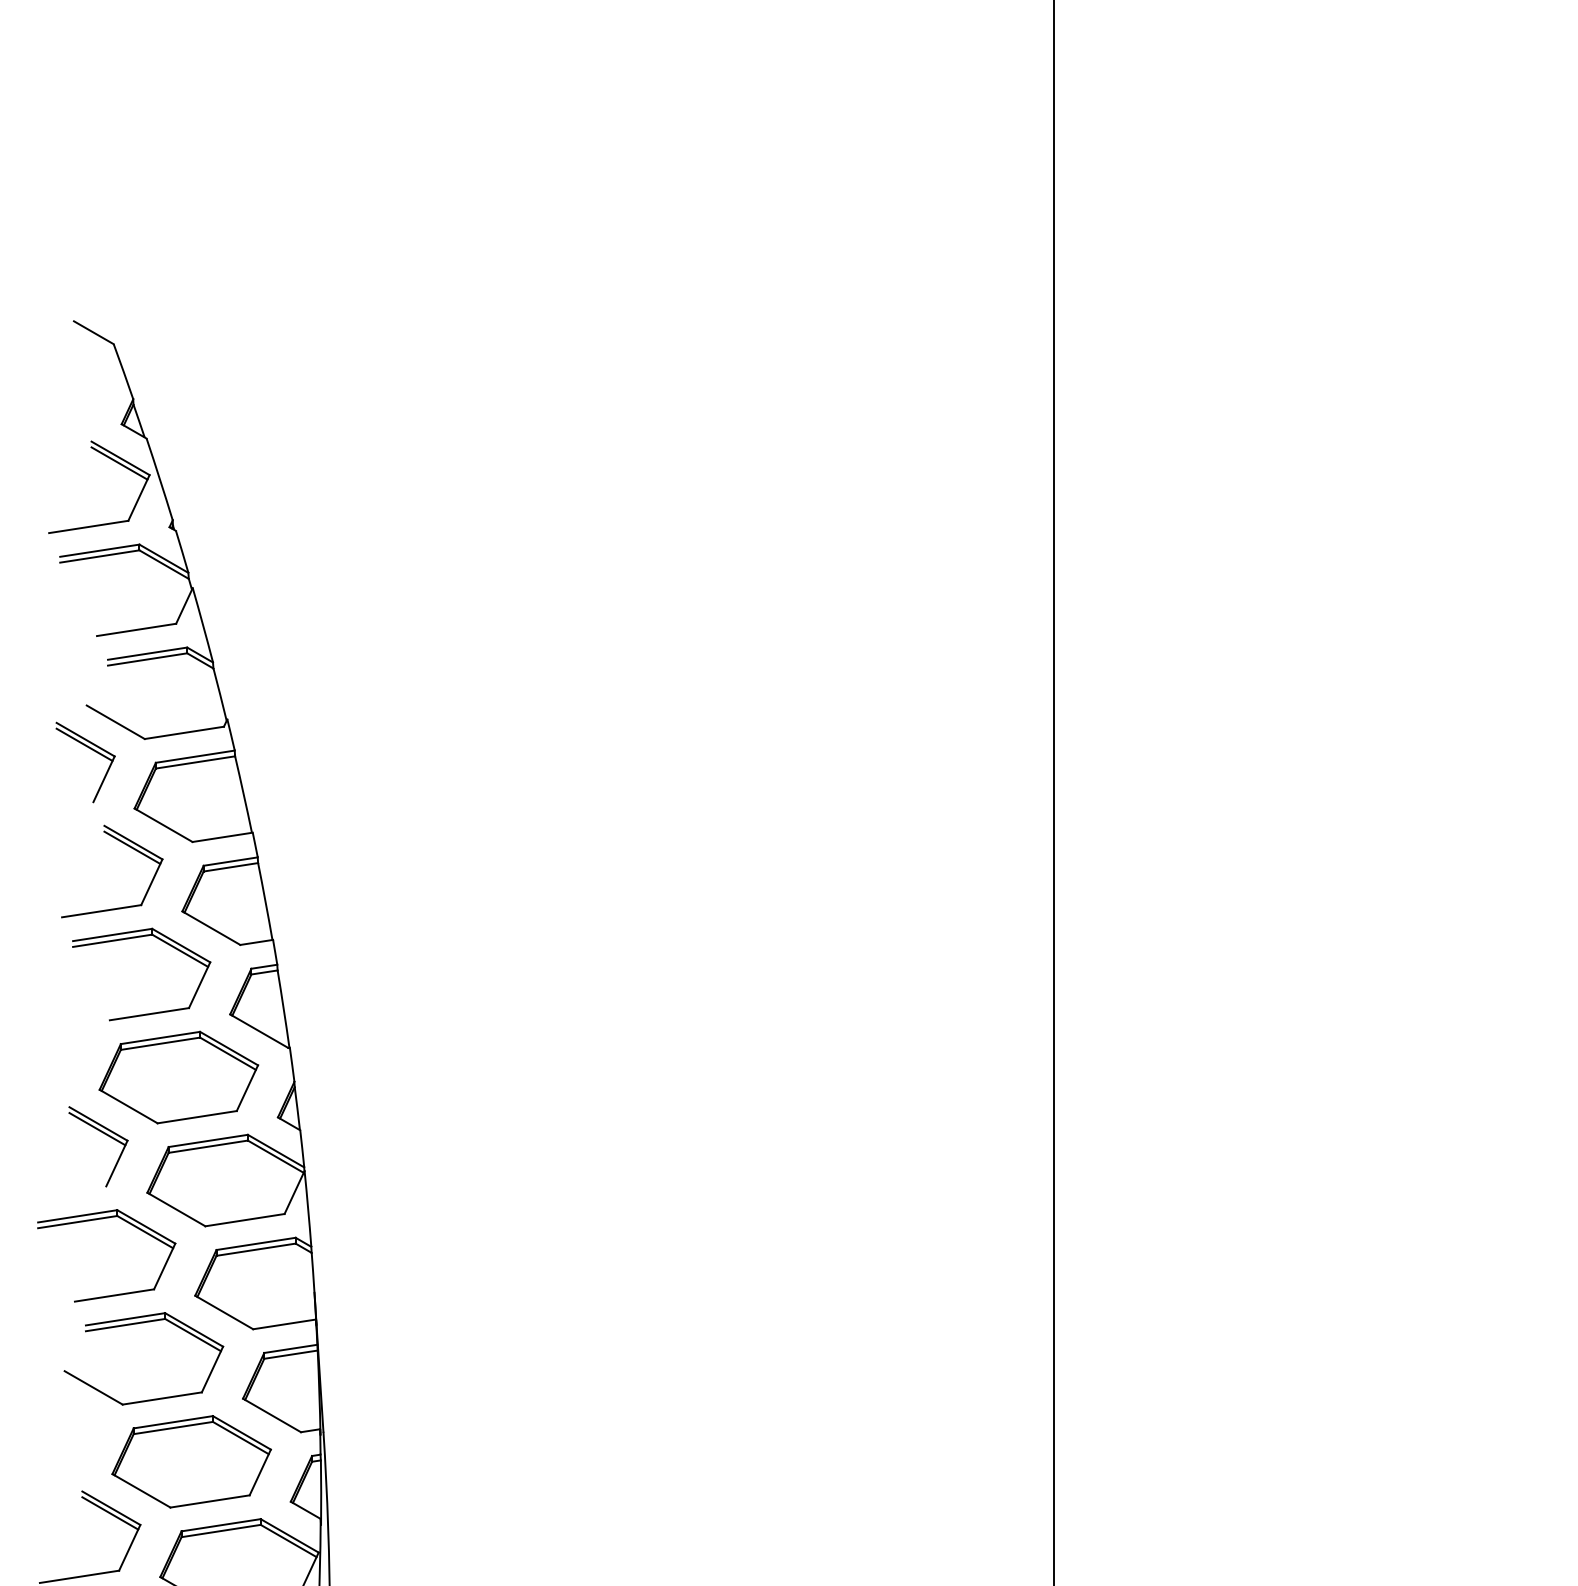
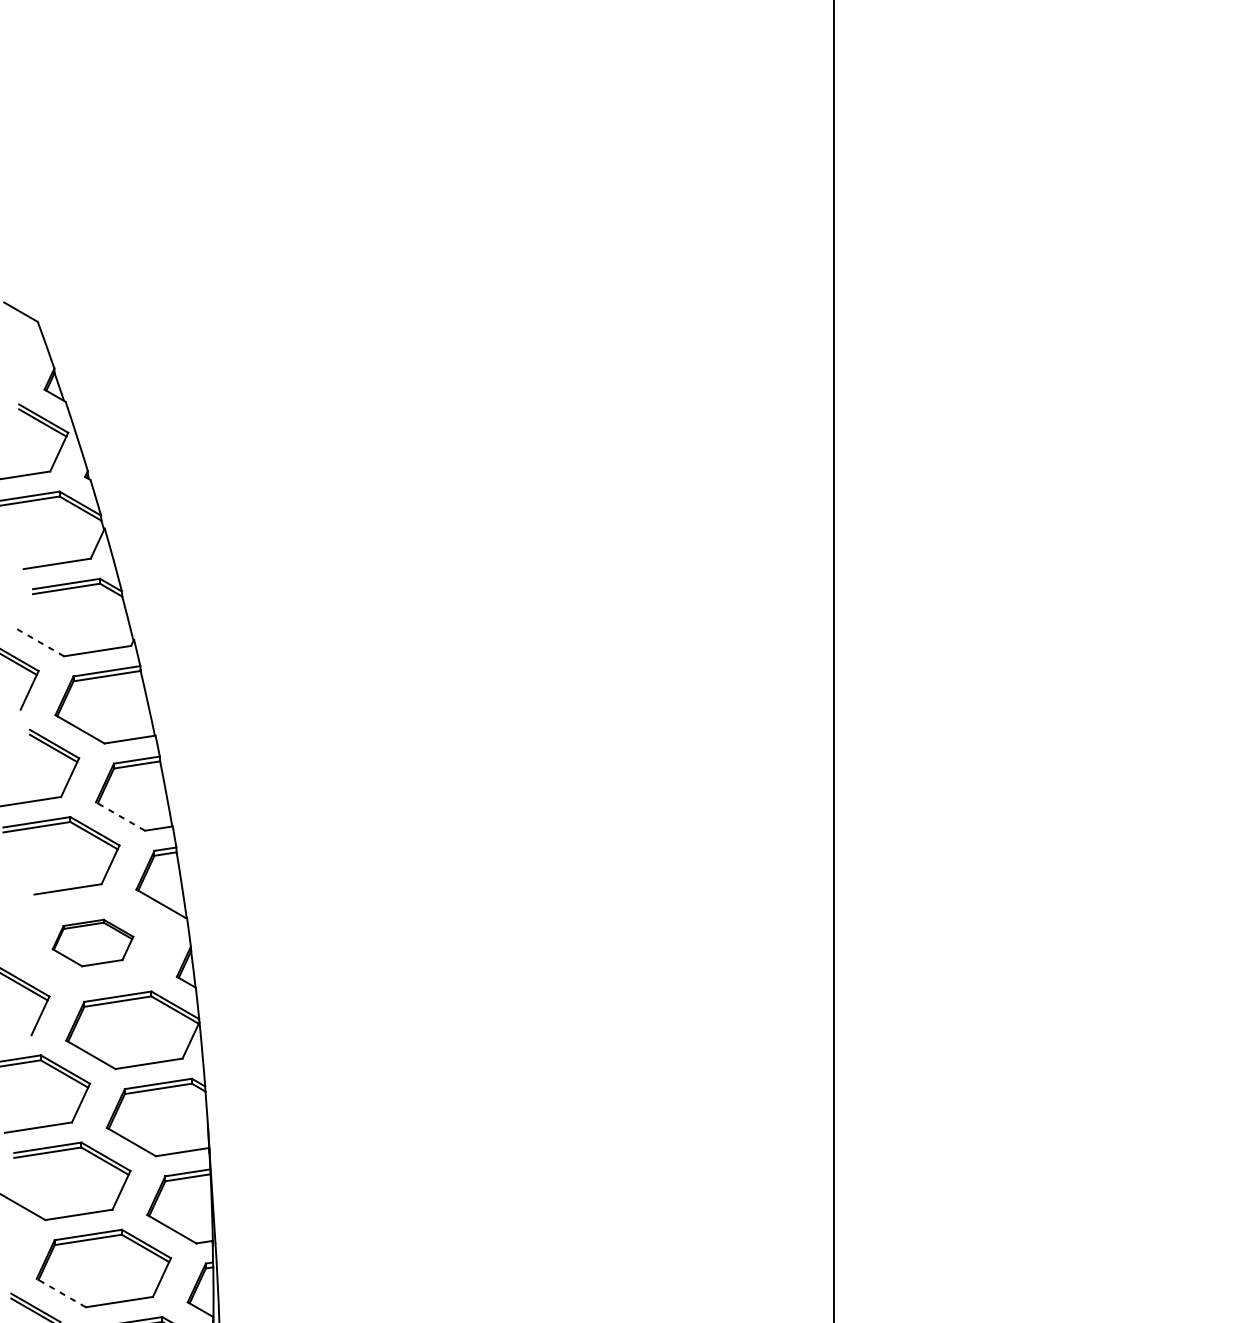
line: (115, 722) -> (39, 642), solid -> dashed
line: (210, 927) -> (119, 815), solid -> dashed
part: (178, 1077) -> (92, 943), size x0.6
line: (141, 1490) -> (61, 1292), solid -> dashed

